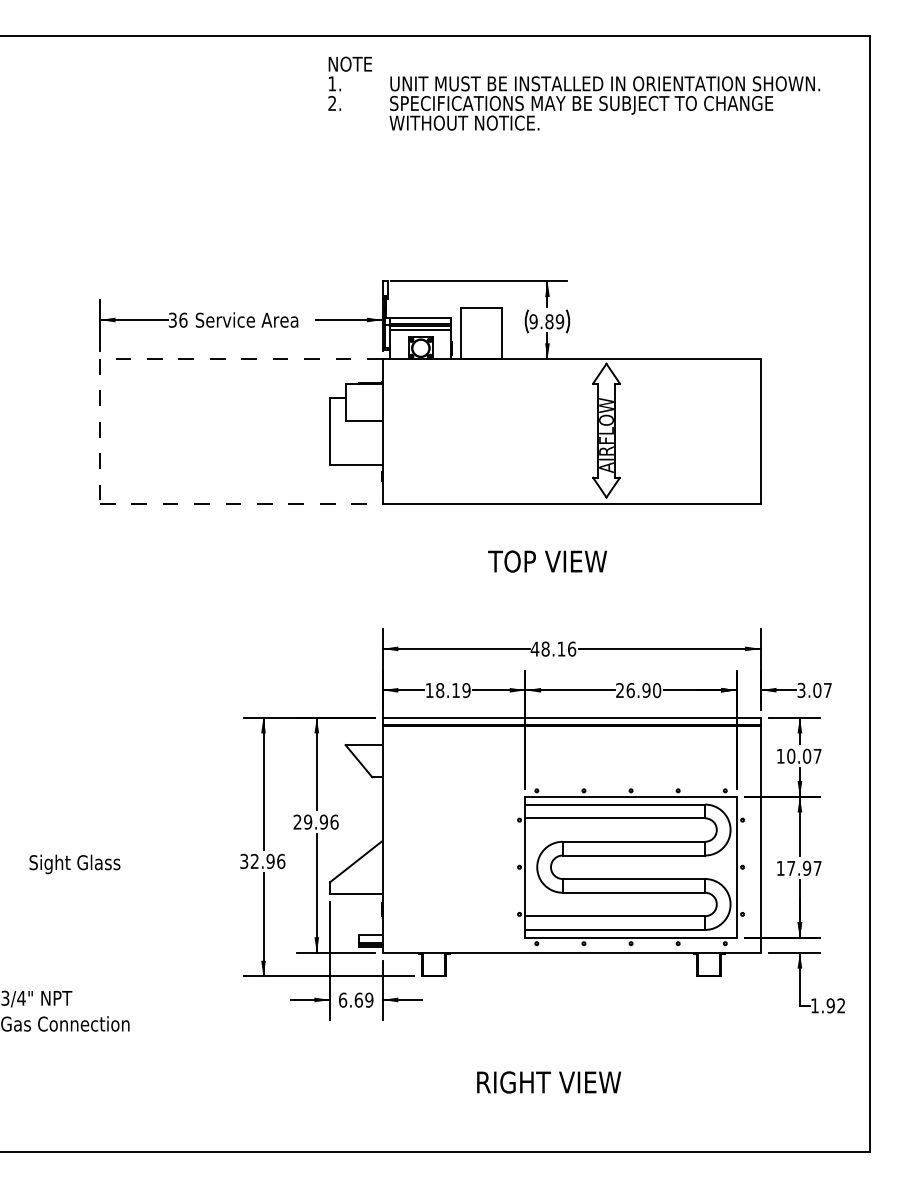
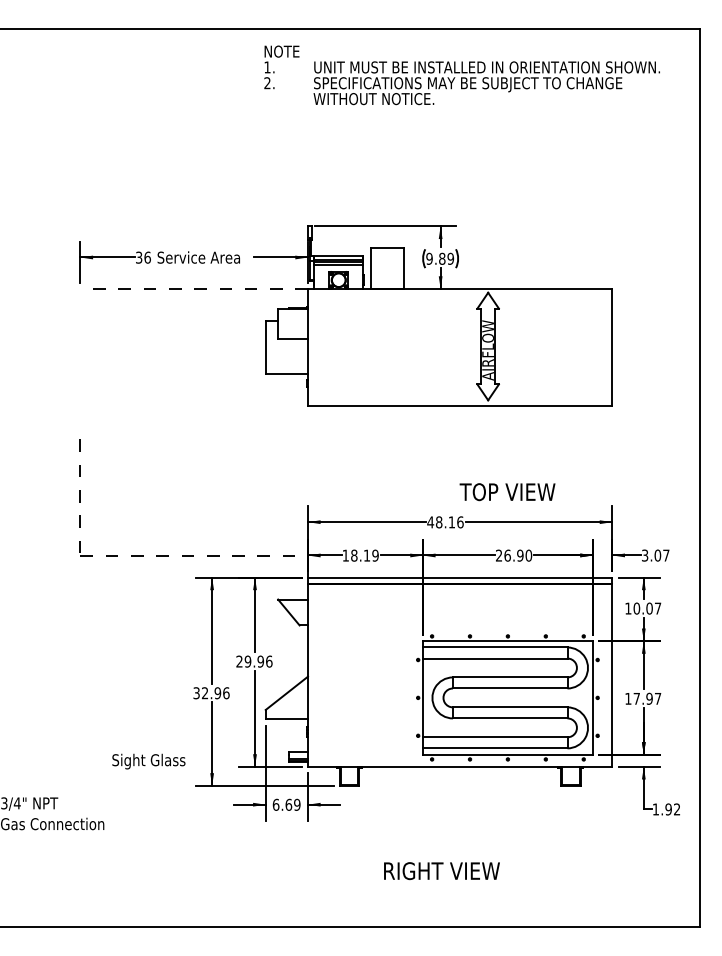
part: (232, 503) -> (187, 555), moved
text: (547, 561) -> (507, 492), moved
text: (74, 864) -> (148, 761), moved

